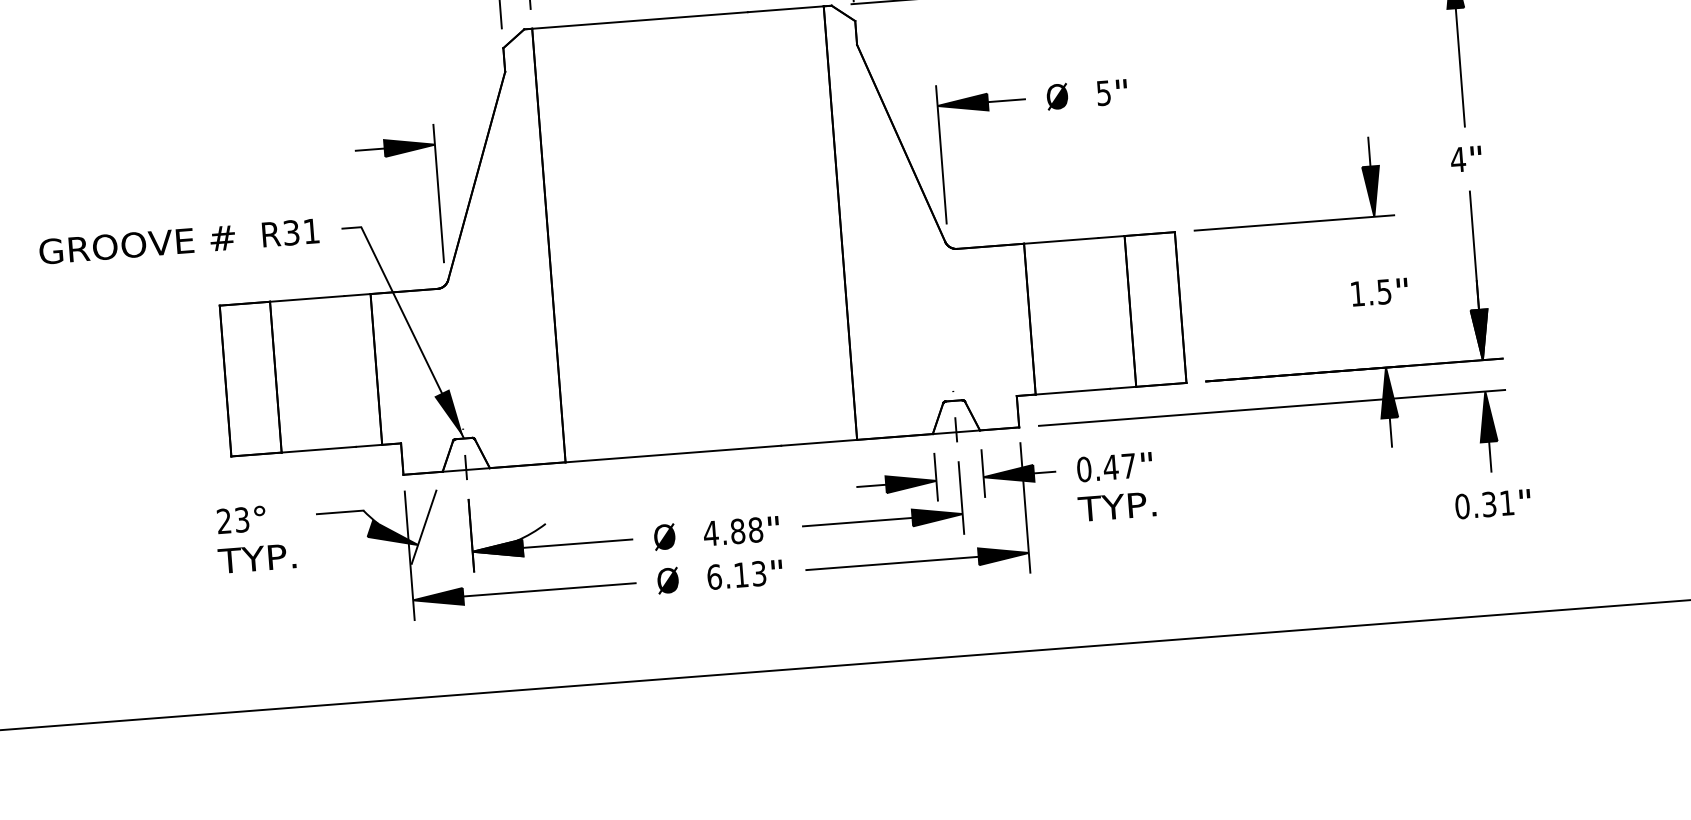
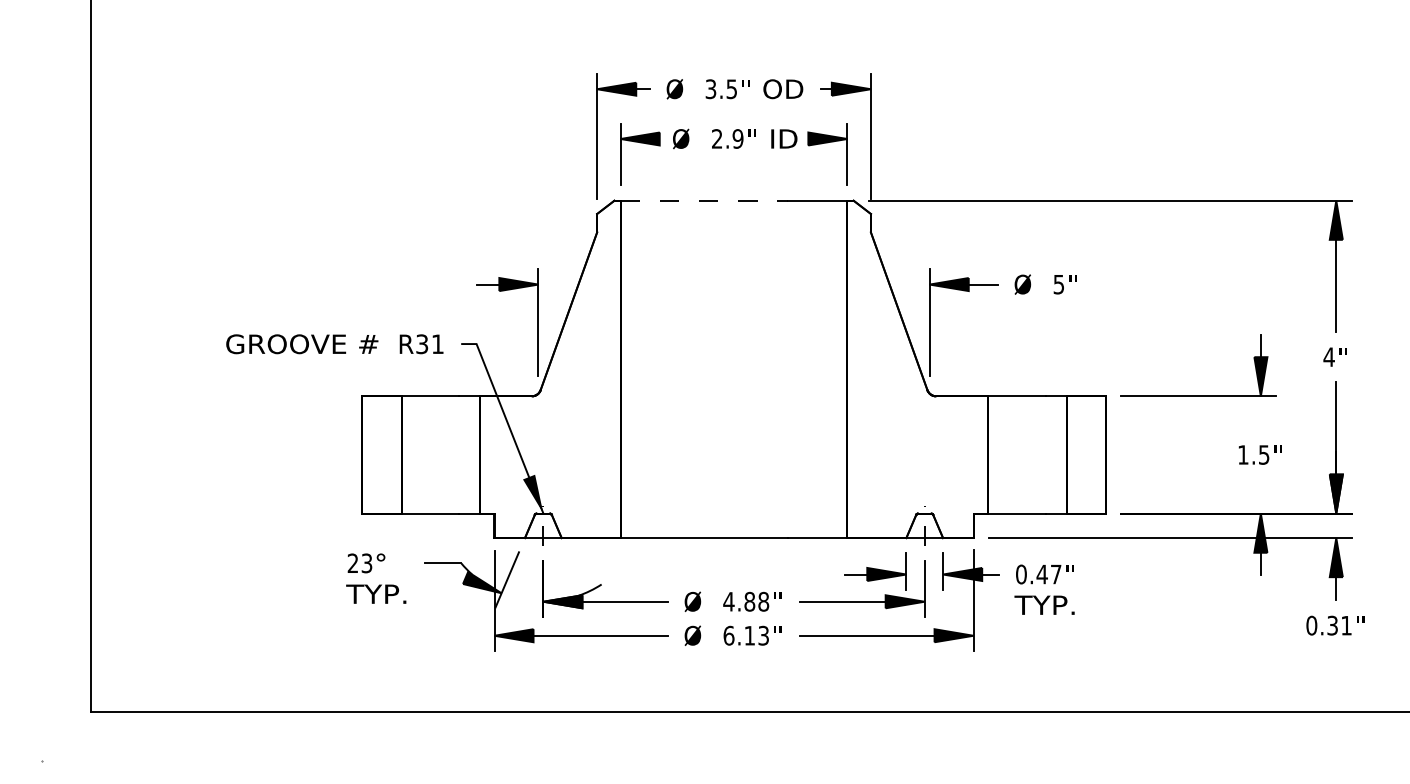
line: (639, 20) -> (704, 200), solid -> dashed

